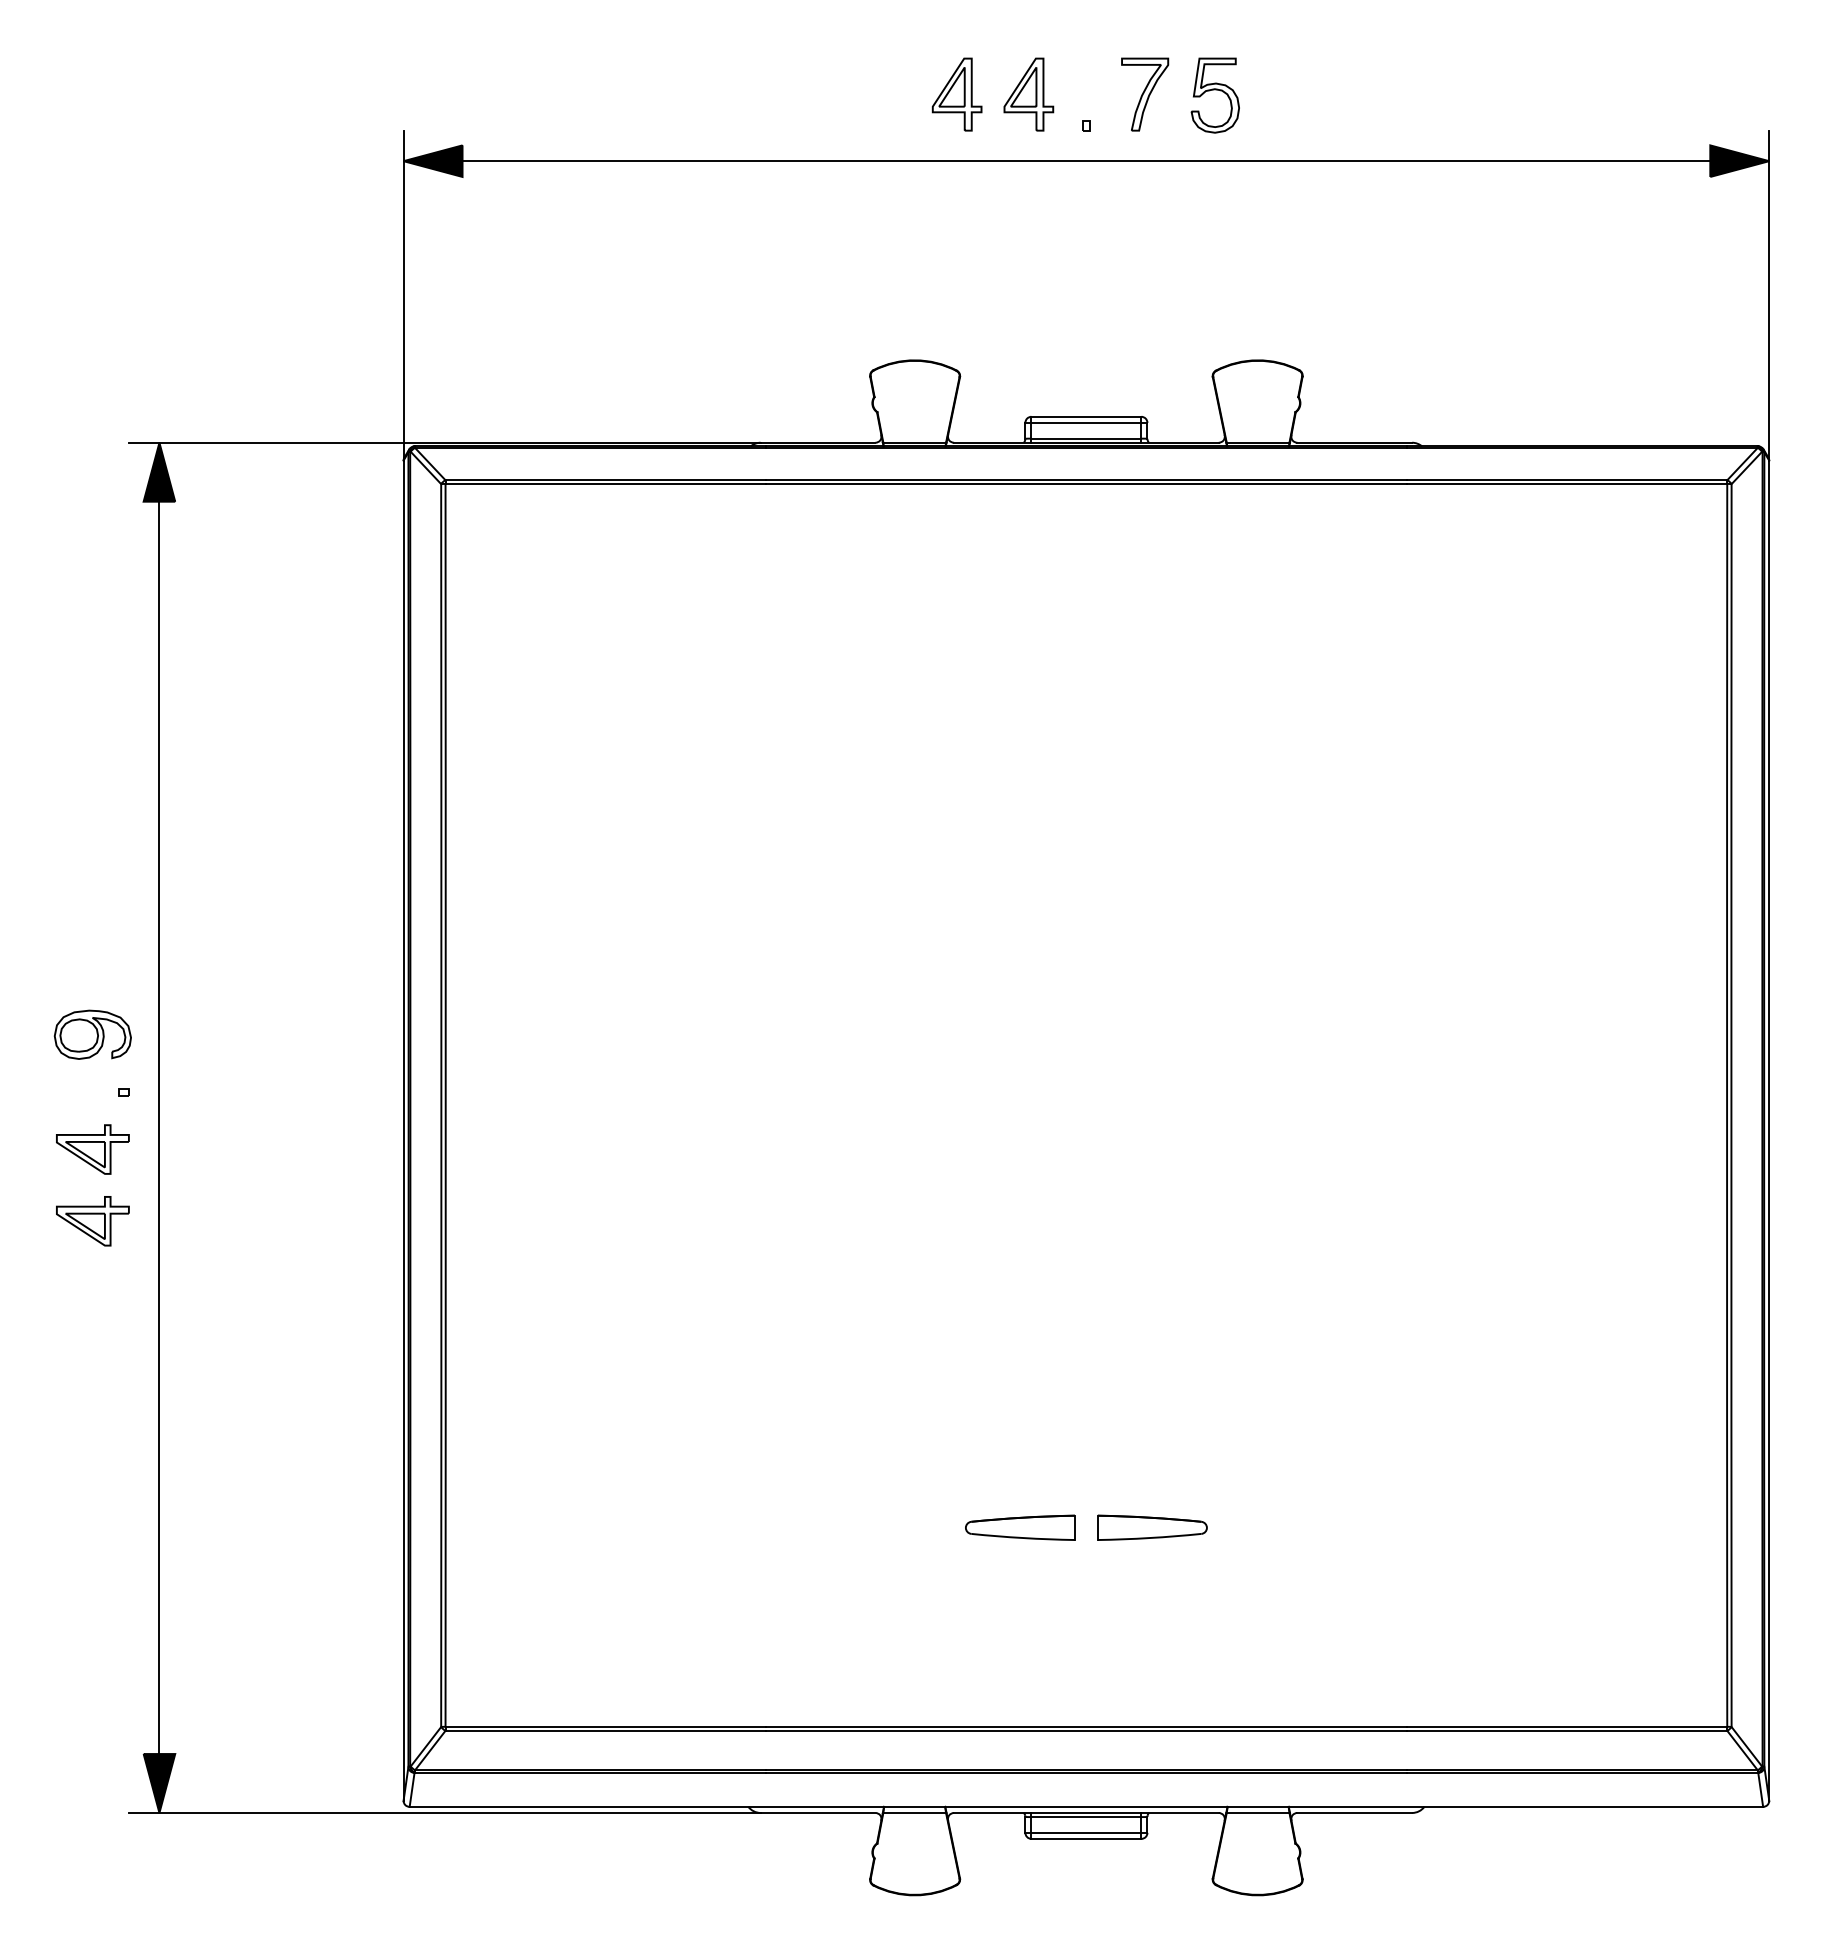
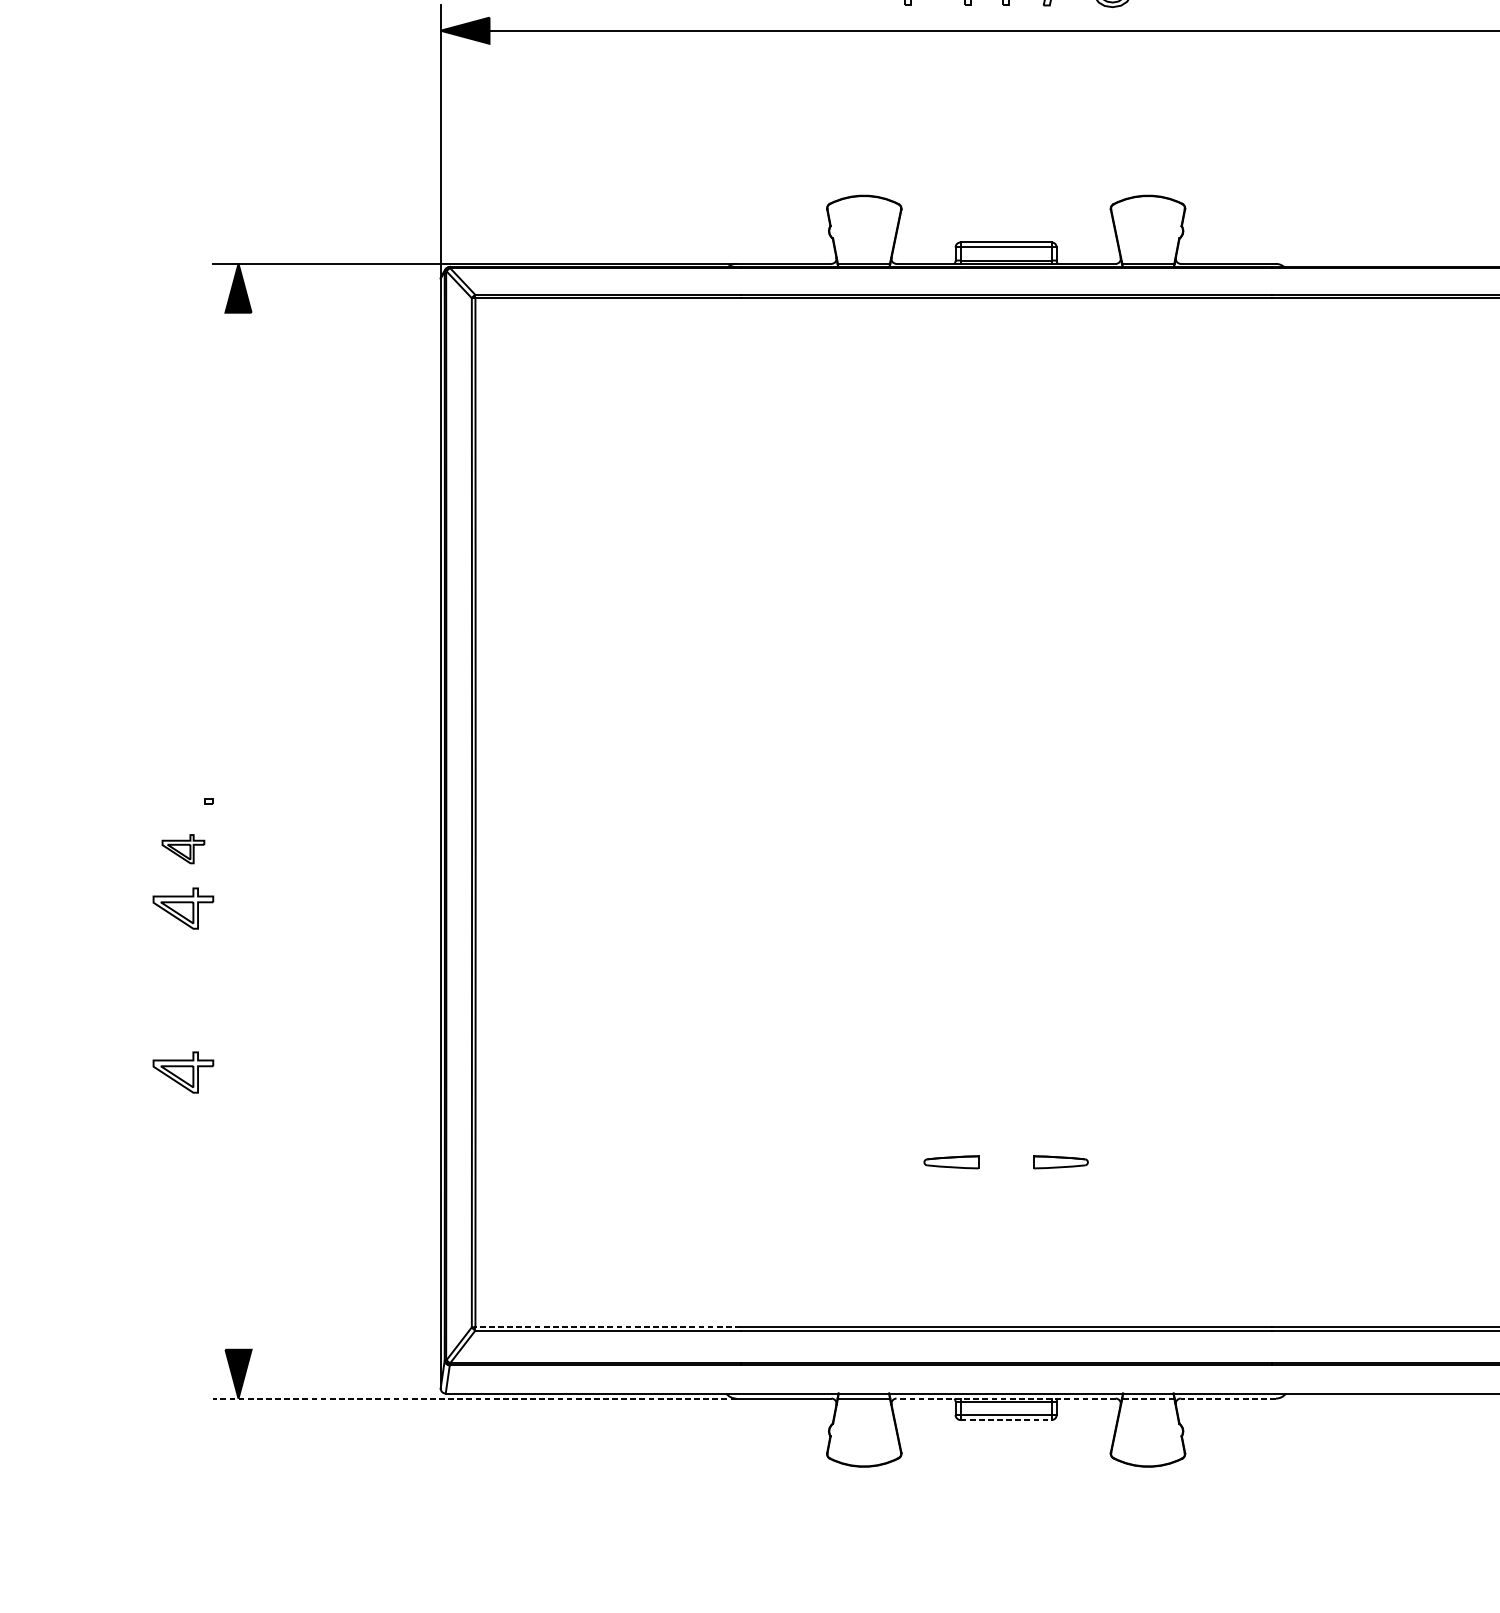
part: (92, 1034) -> (183, 753), removed
line: (159, 1127) -> (238, 830), removed
part: (92, 1149) -> (183, 849), size x0.7
part: (92, 1419) -> (183, 1072), added
part: (1020, 1527) -> (951, 1162), size x0.6
part: (1152, 1527) -> (1060, 1162), size x0.6
line: (605, 1726) -> (607, 1326), solid -> dashed
line: (444, 1812) -> (474, 1398), solid -> dashed
line: (1085, 1812) -> (1005, 1398), solid -> dashed
line: (1257, 1812) -> (1147, 1398), solid -> dashed
line: (1354, 1812) -> (1228, 1398), solid -> dashed
line: (1086, 1838) -> (1006, 1419), solid -> dashed

